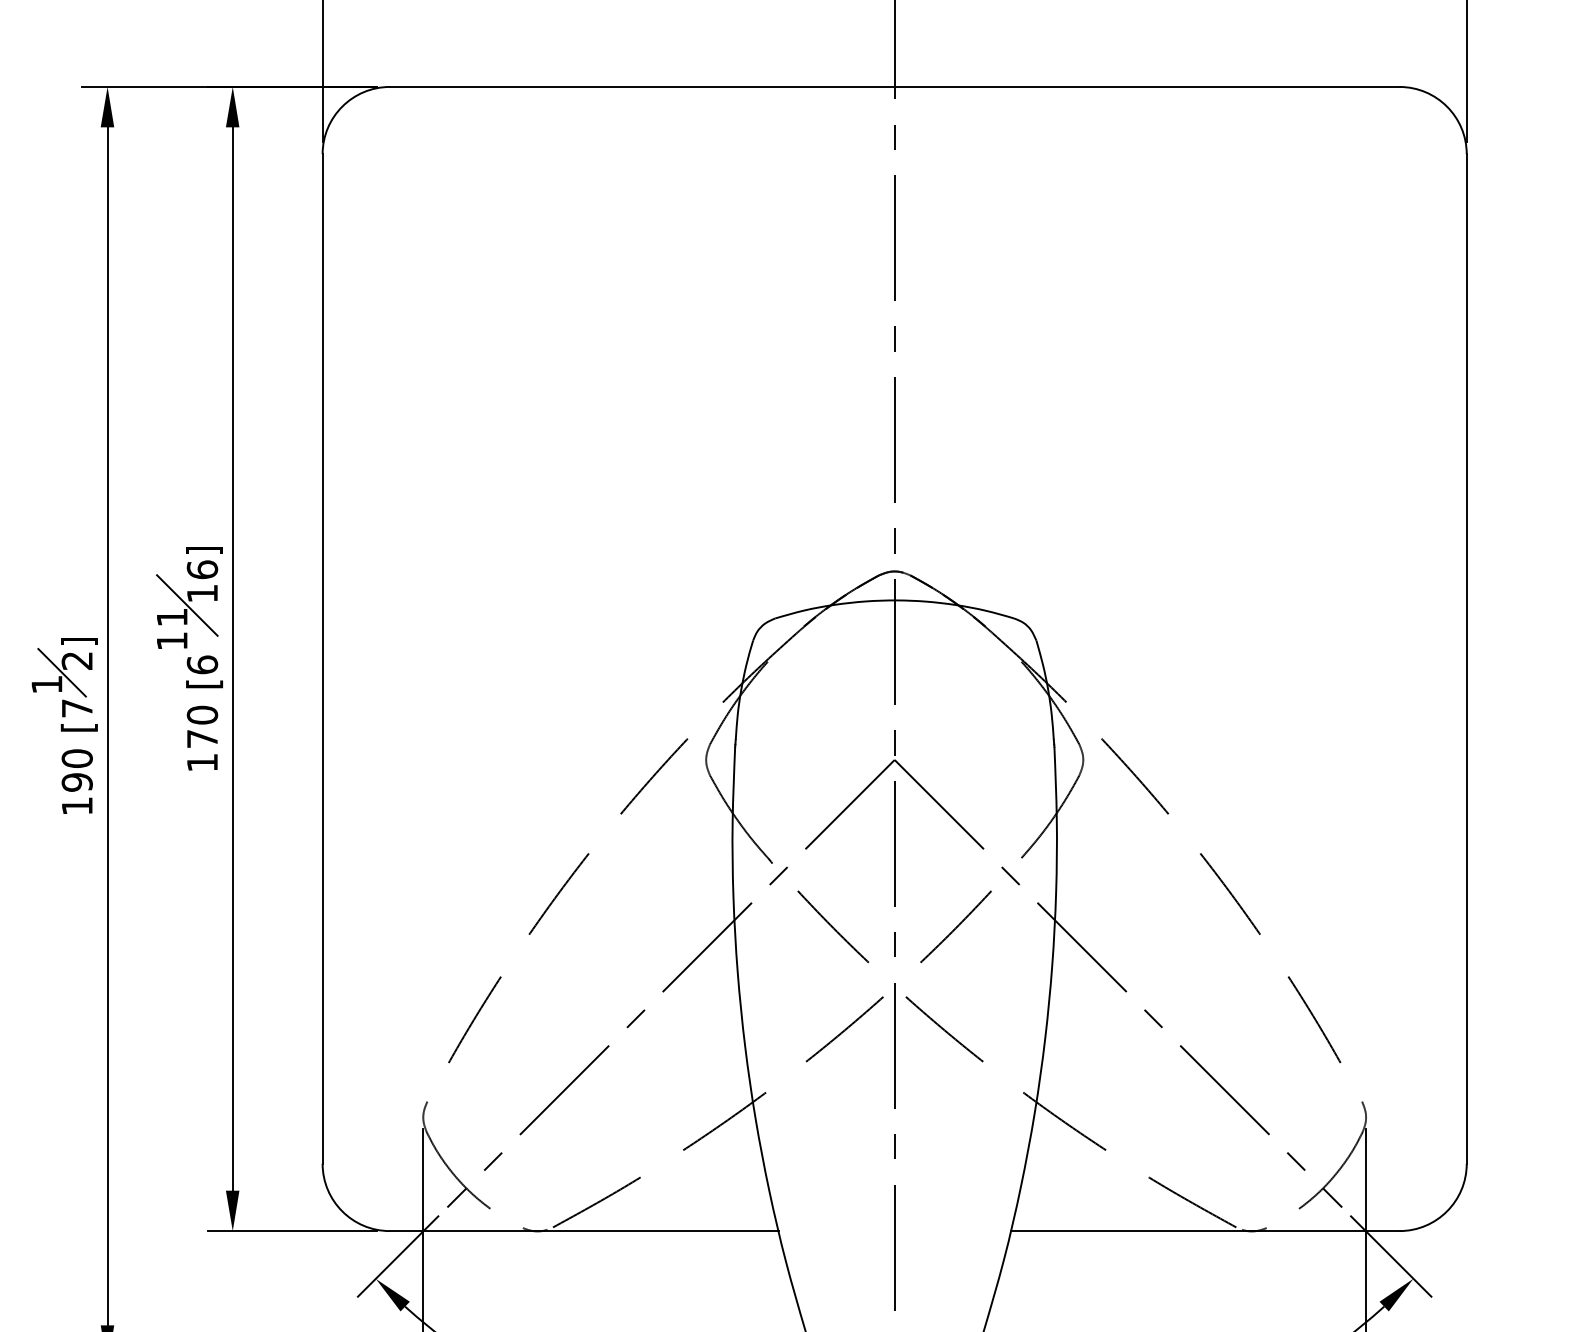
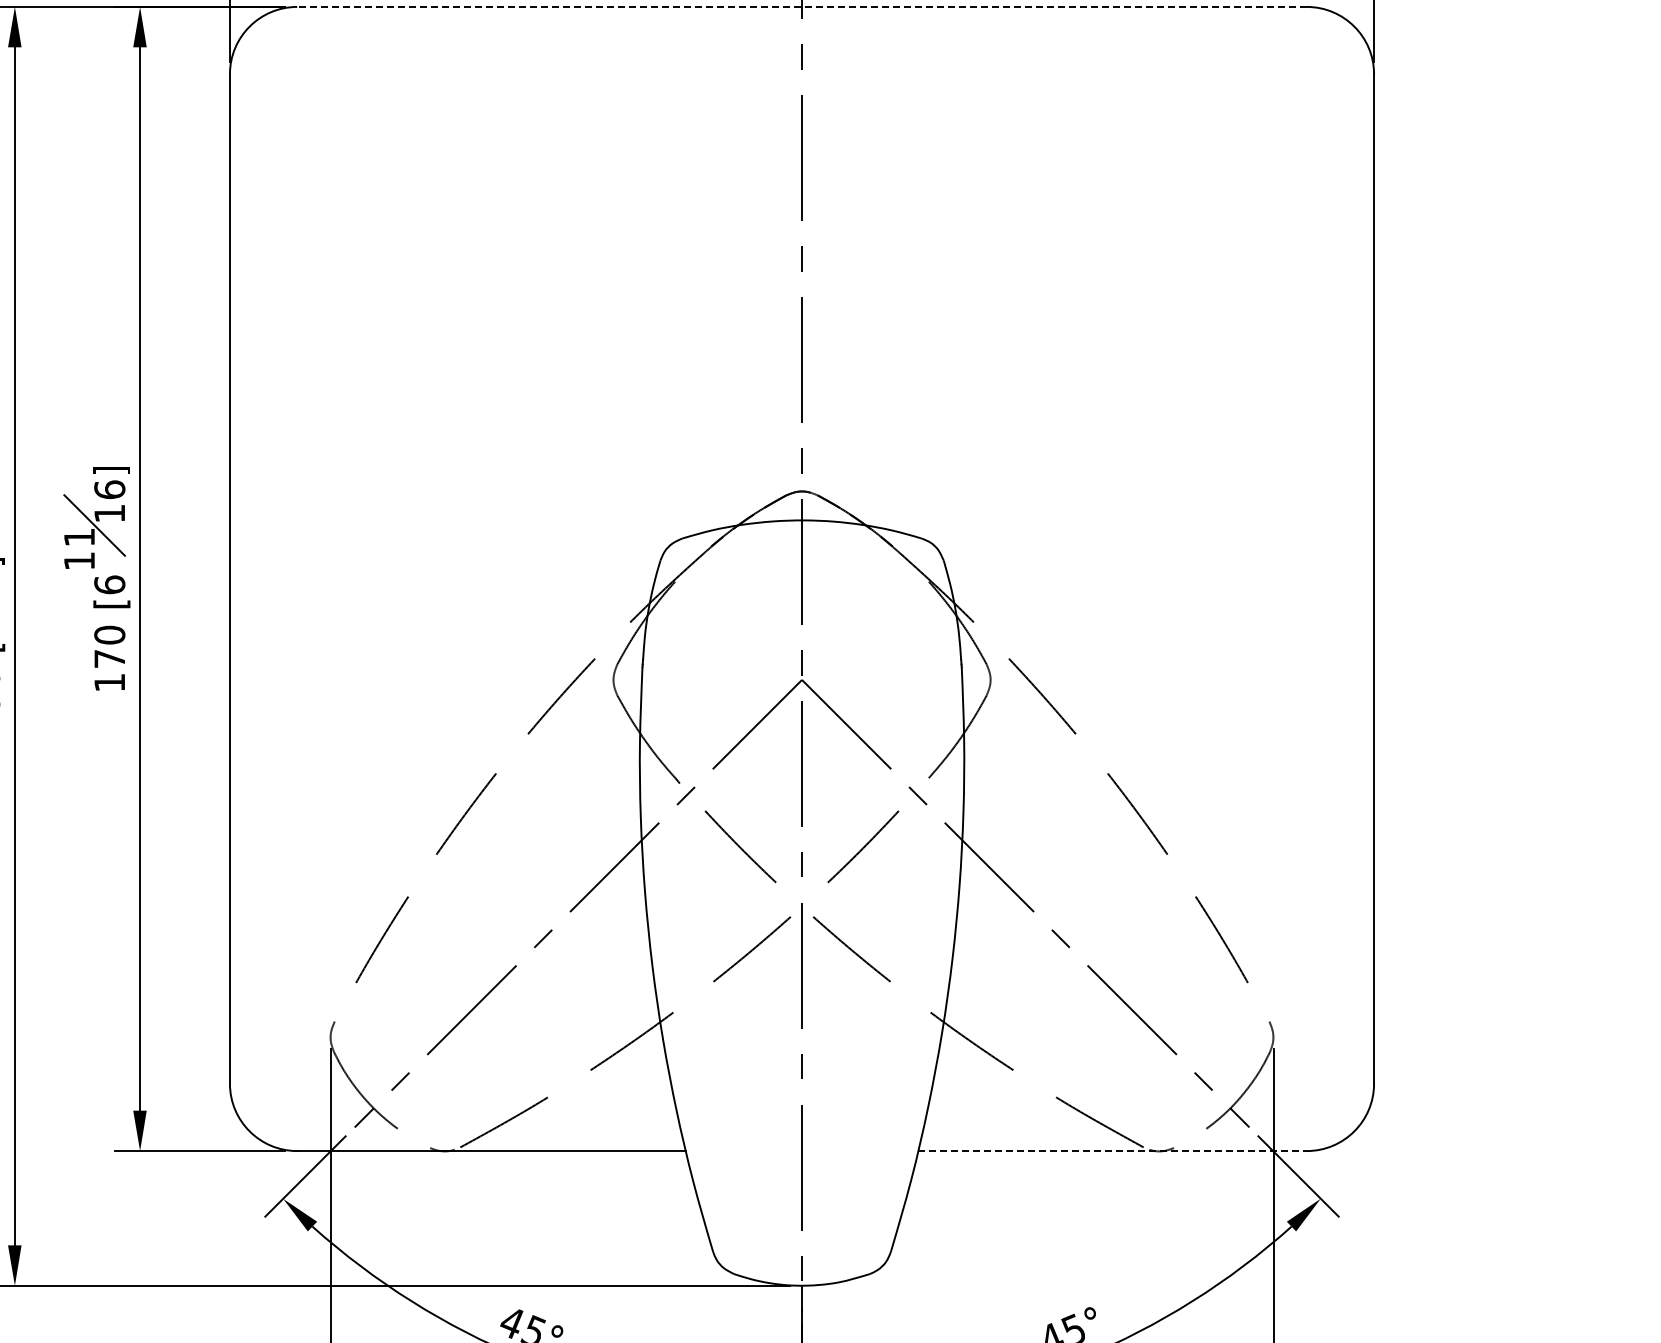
line: (895, 86) -> (802, 6), solid -> dashed
line: (1205, 1231) -> (1112, 1151), solid -> dashed

